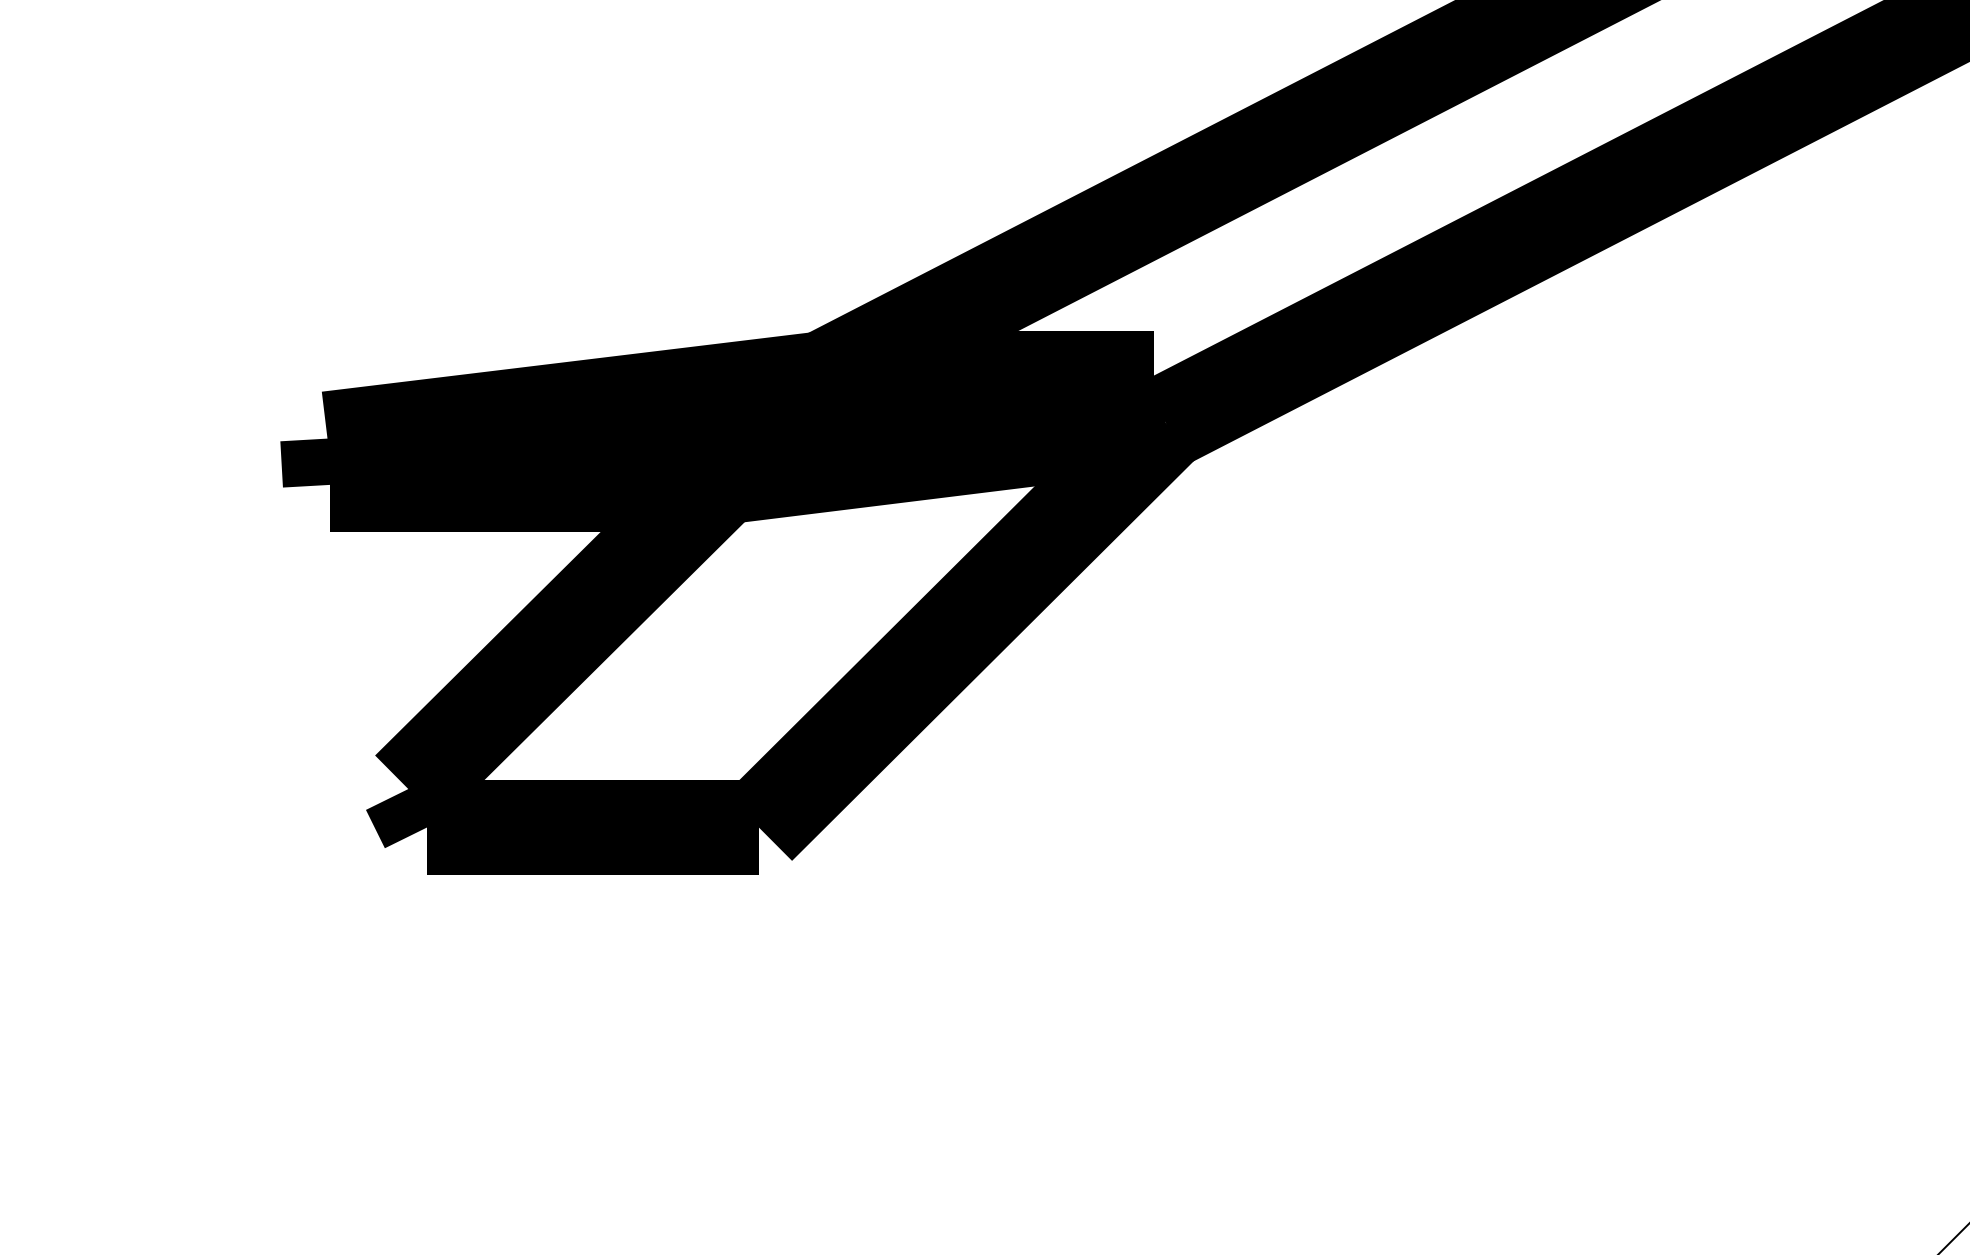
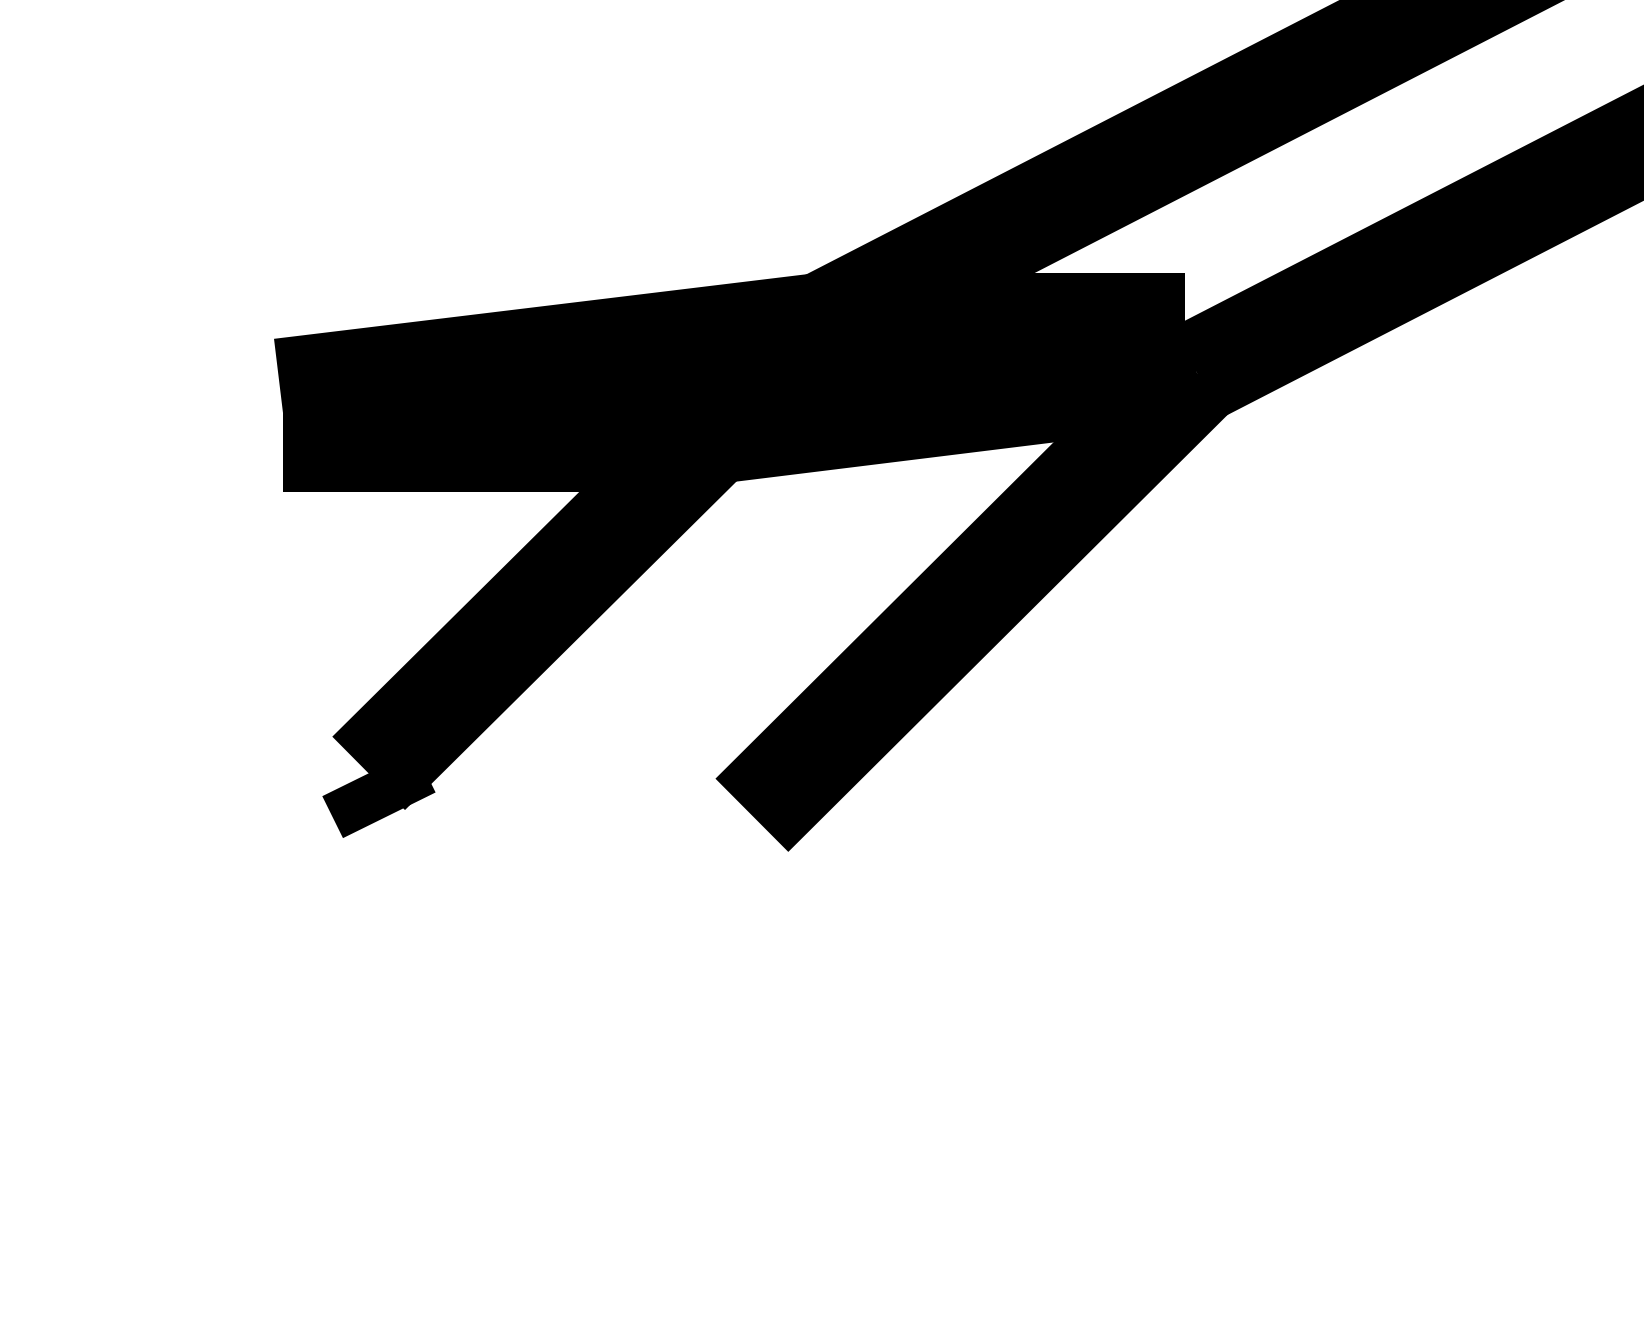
fill: (328, 461) -> (281, 415), removed
fill: (592, 827) -> (570, 815), removed

